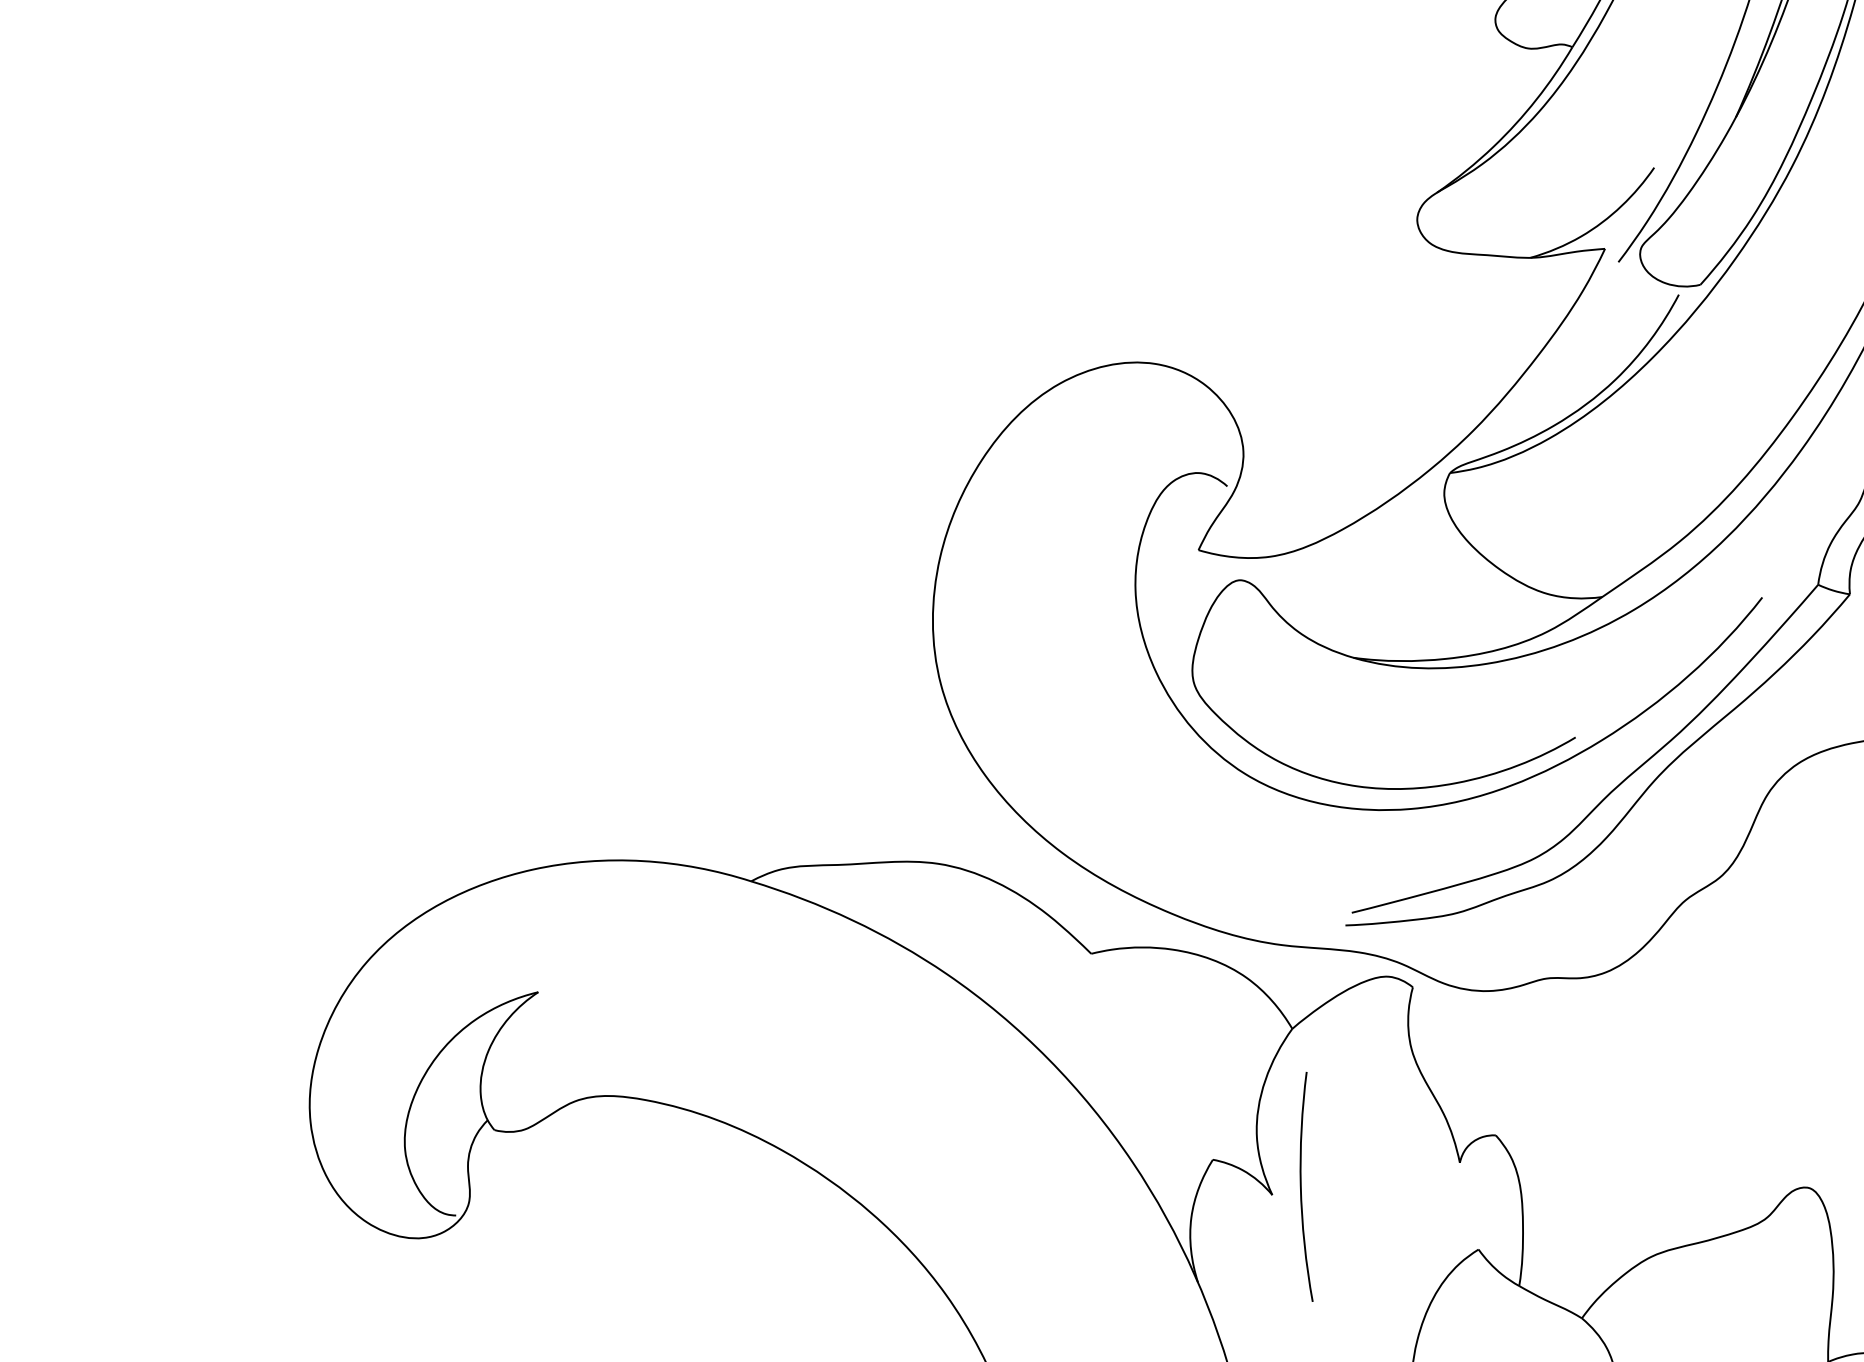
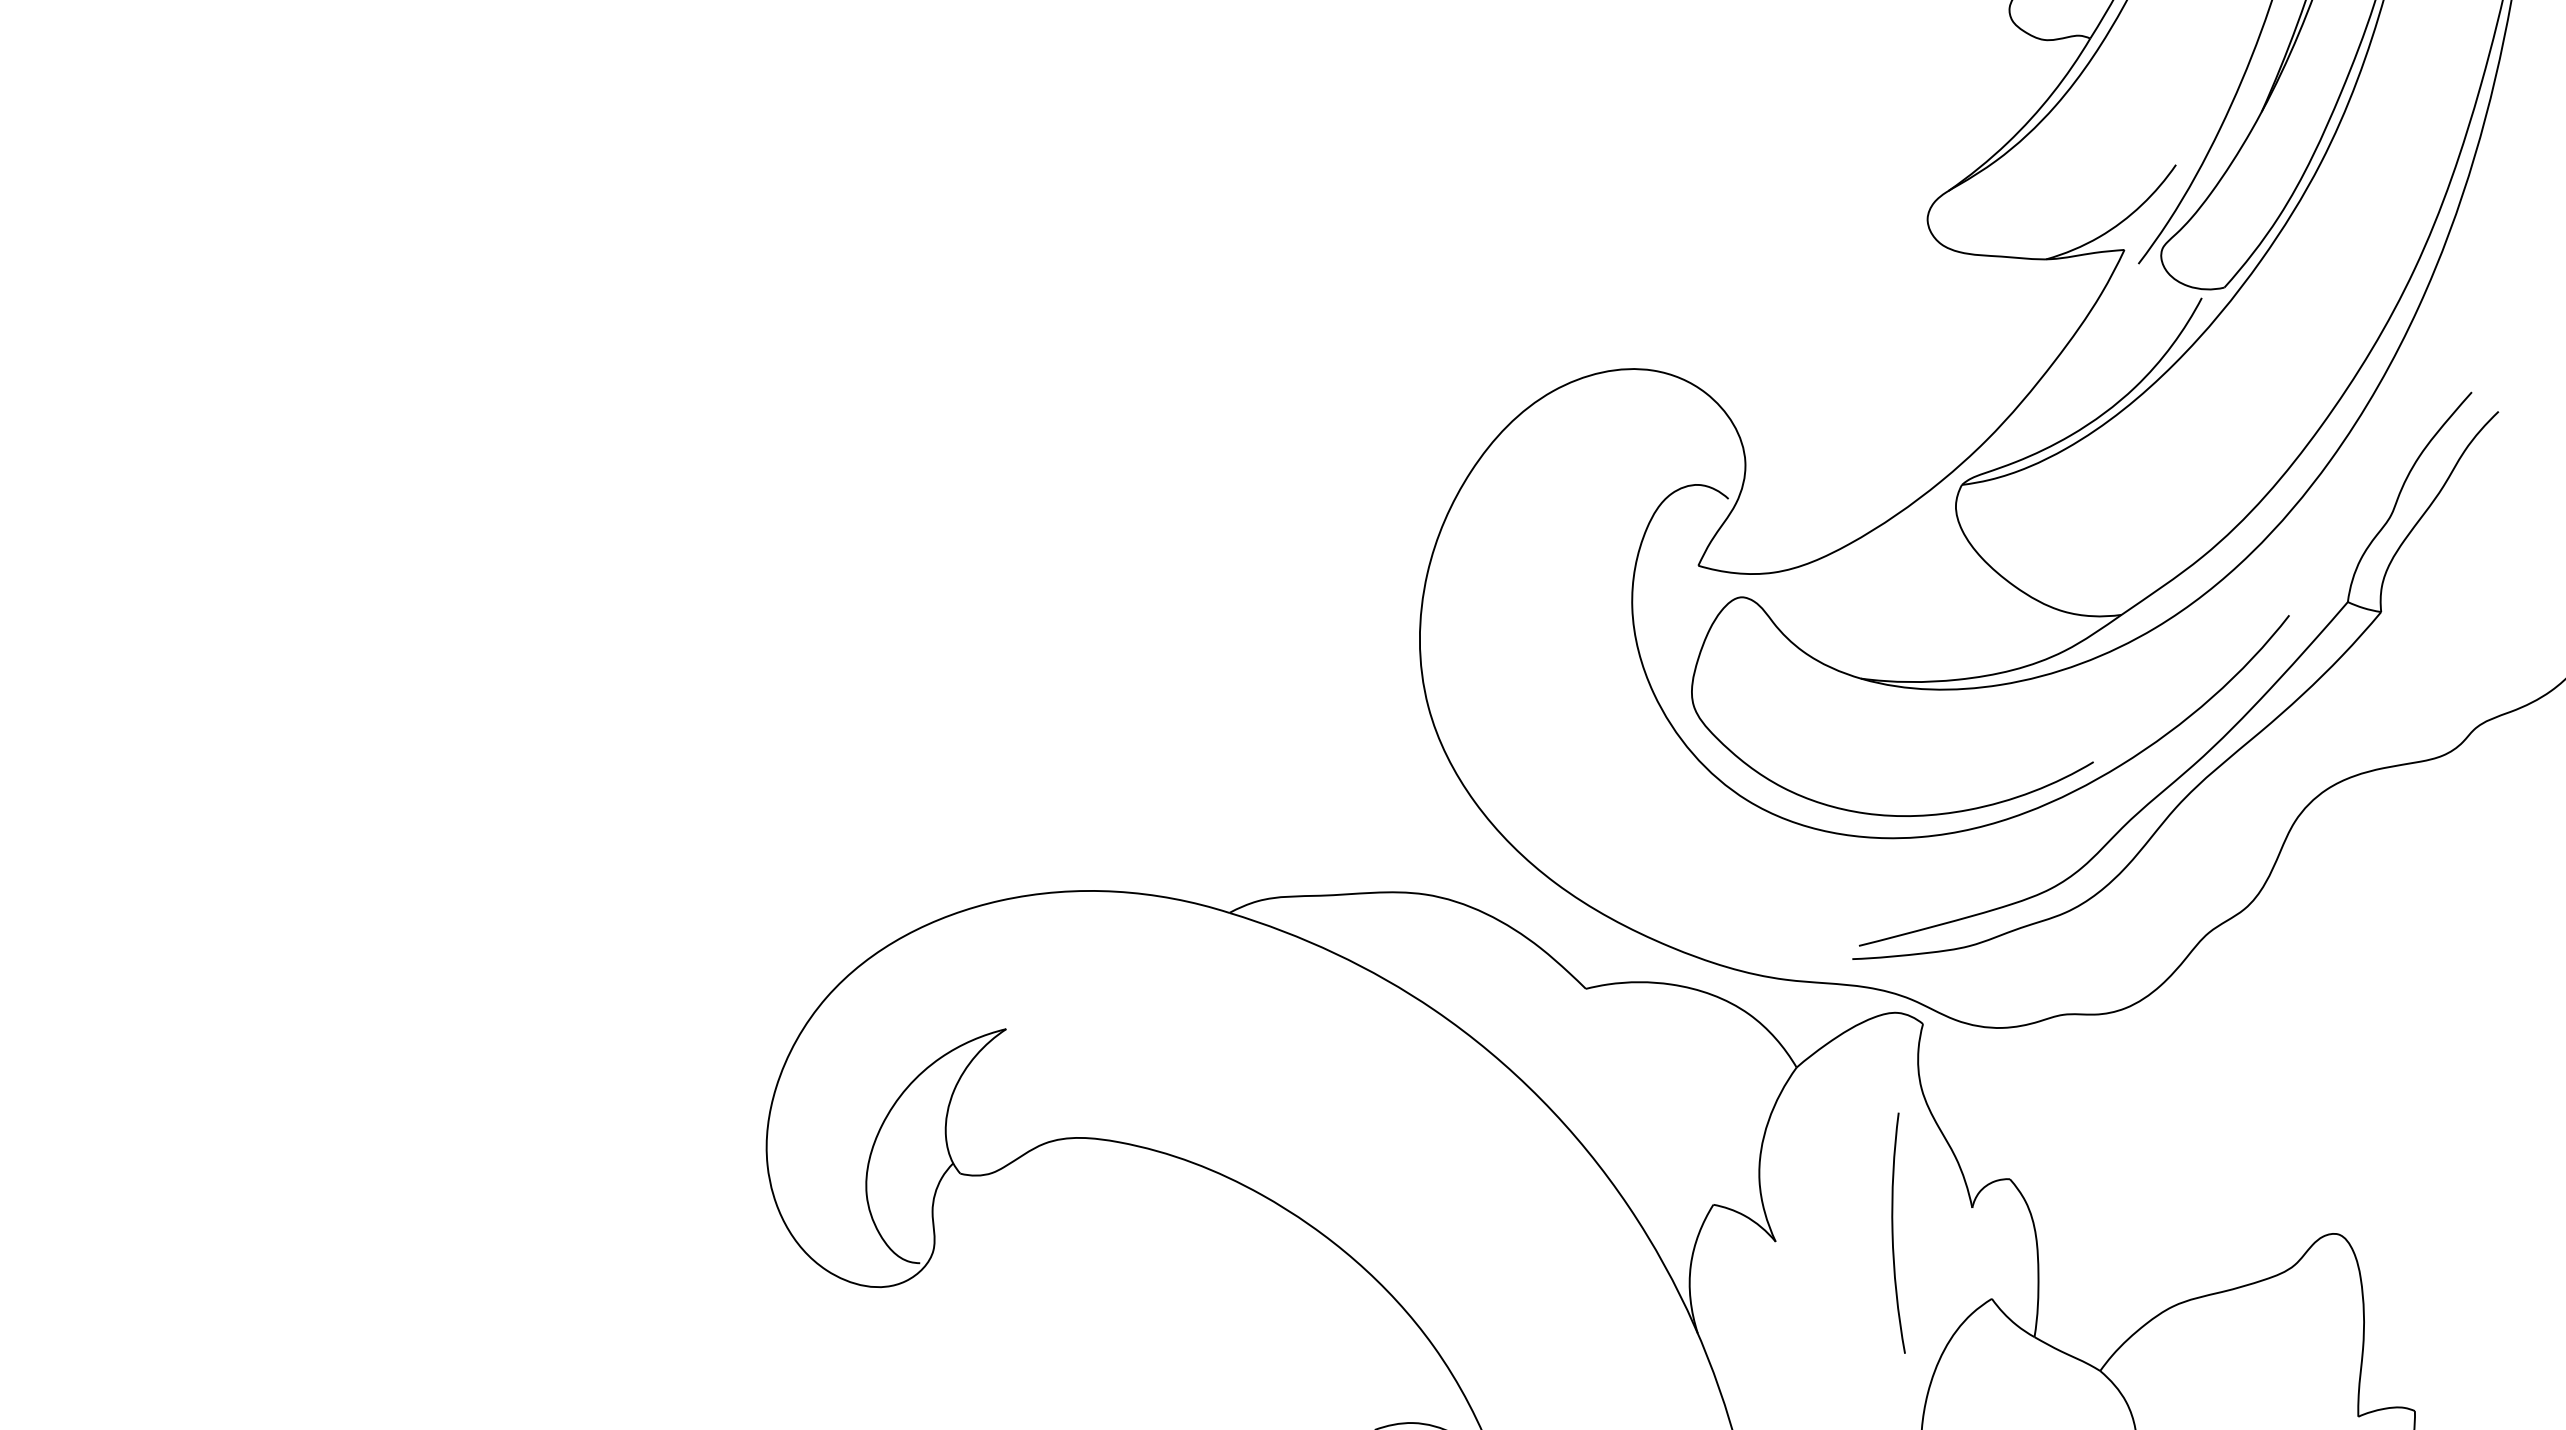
curve: (1301, 1186) -> (1893, 1232), moved

